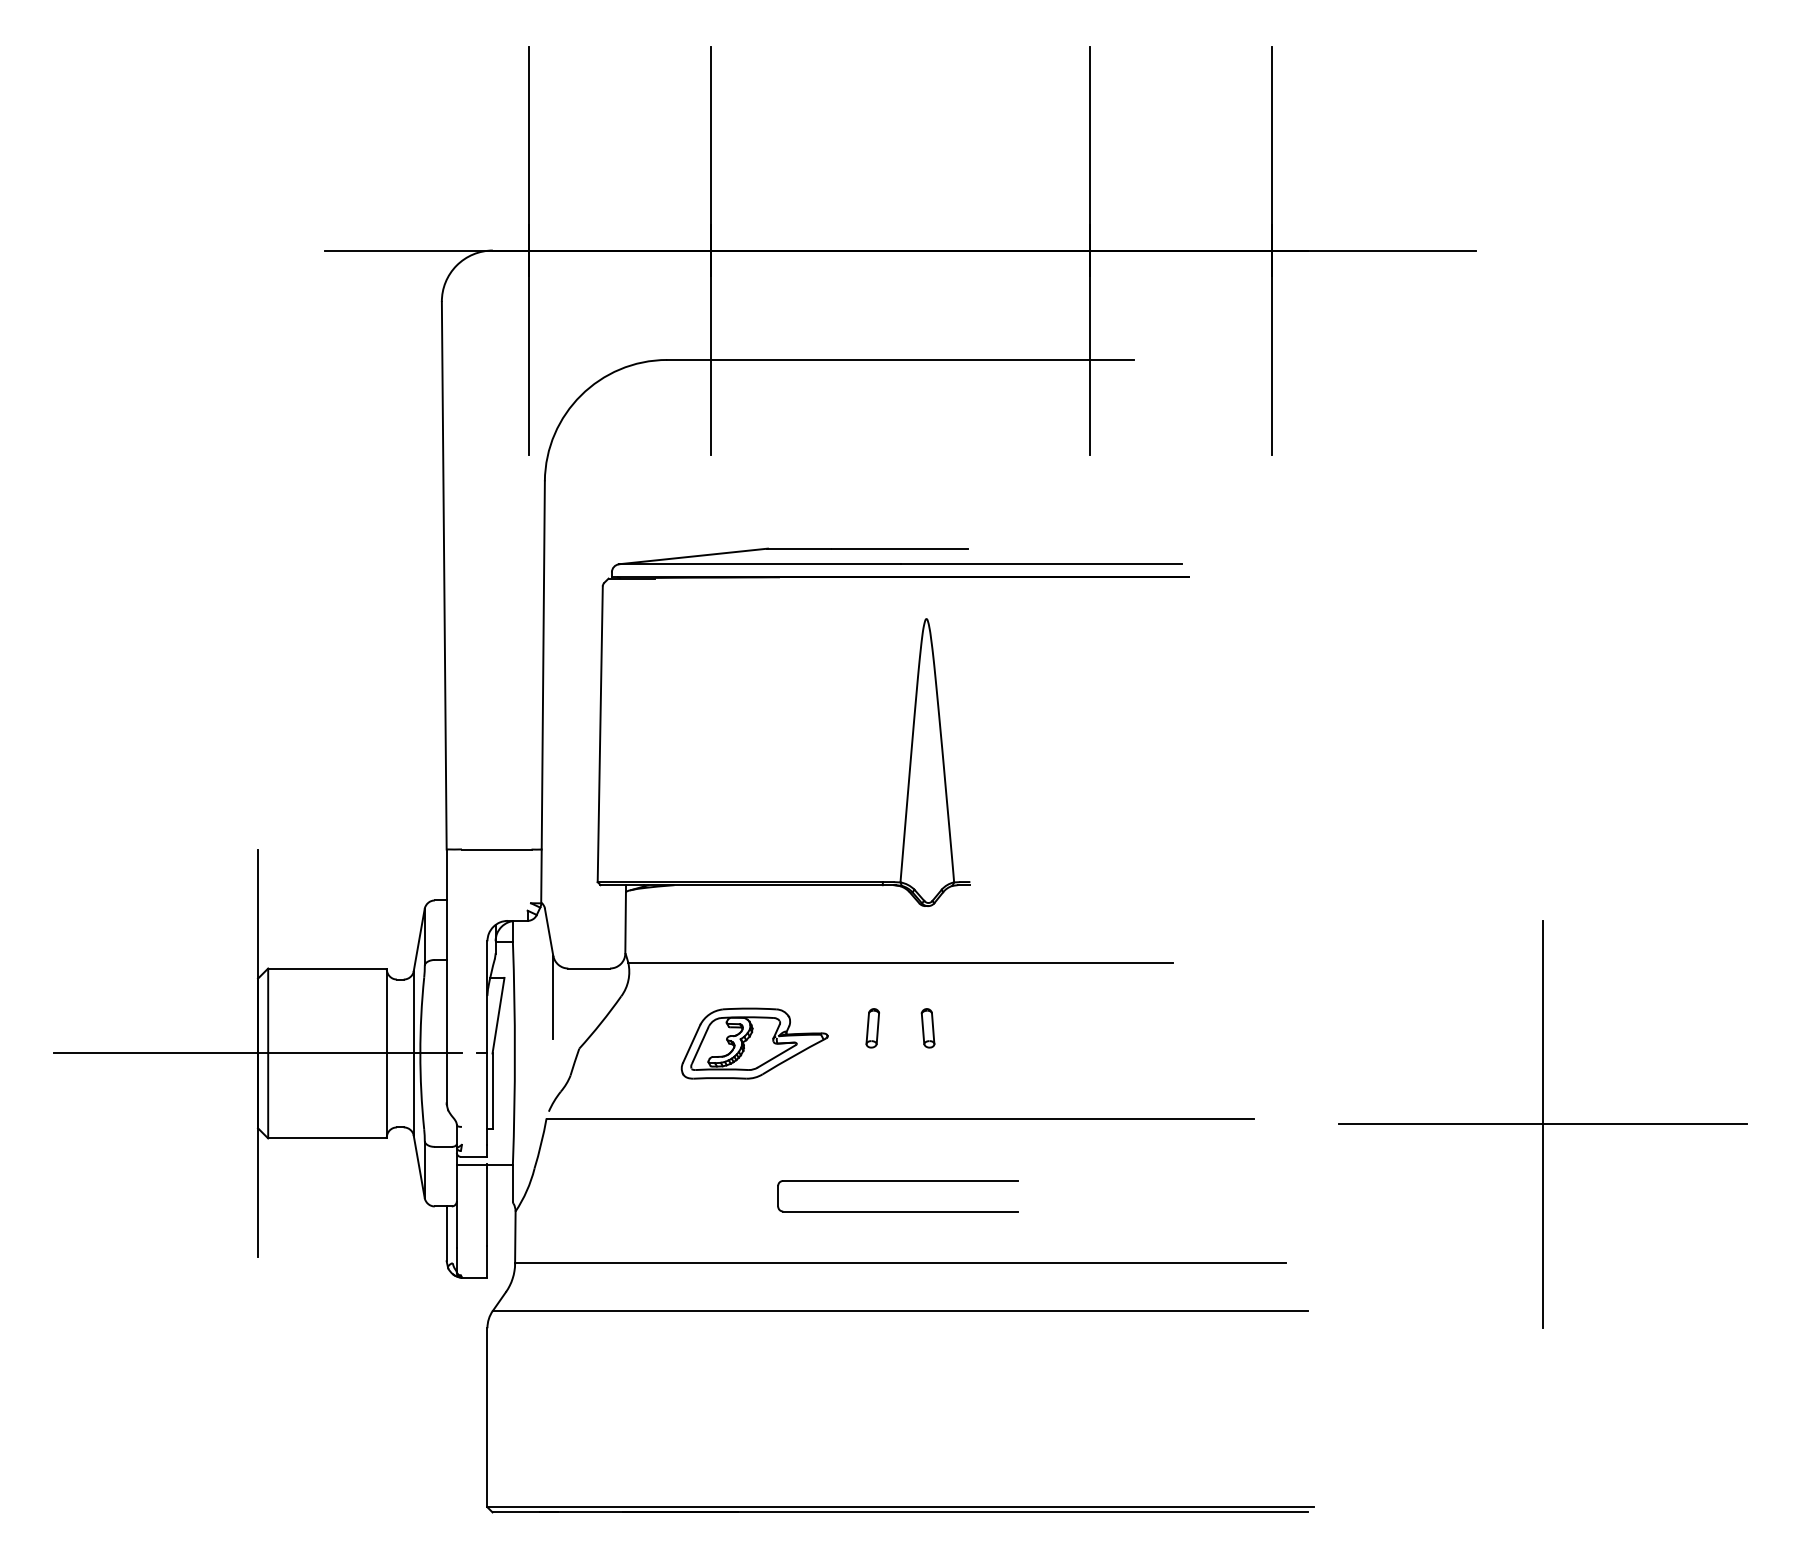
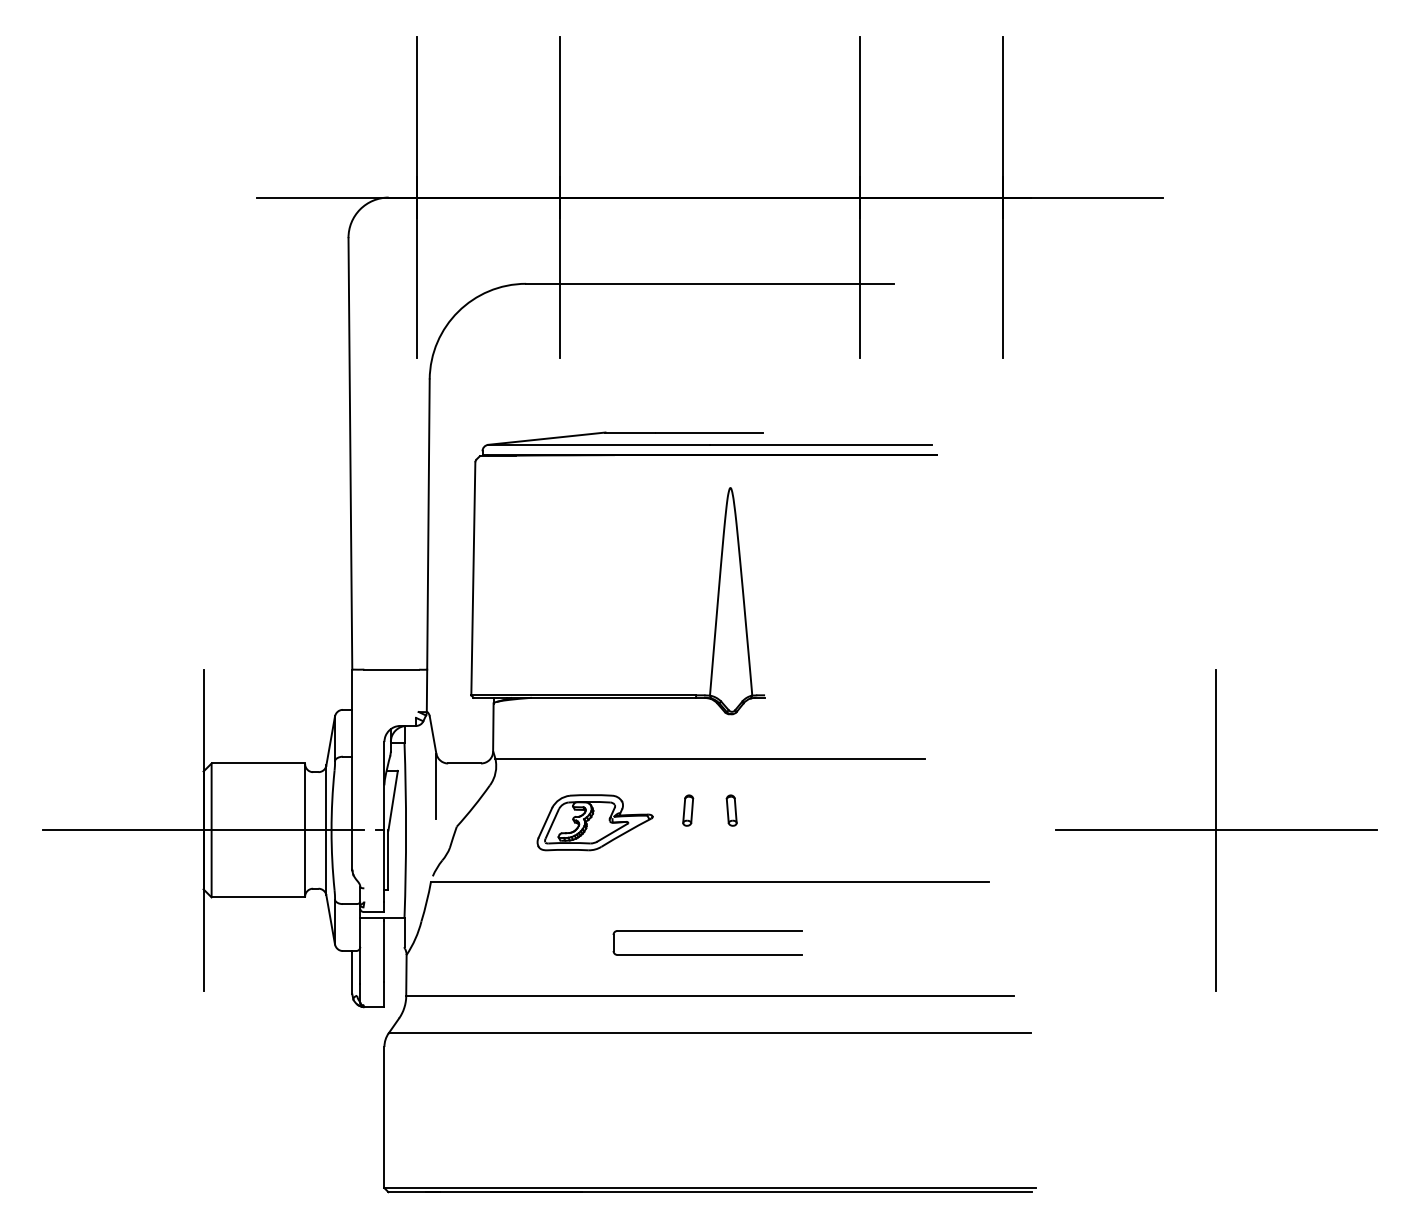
part: (1542, 1124) -> (1216, 830), moved

